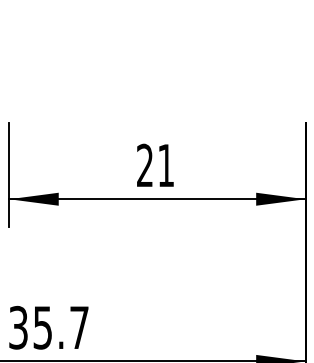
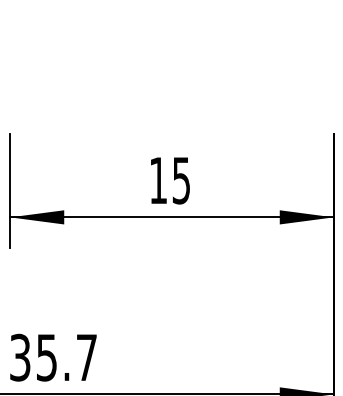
text: (155, 165) -> (169, 180), 21 -> 15

